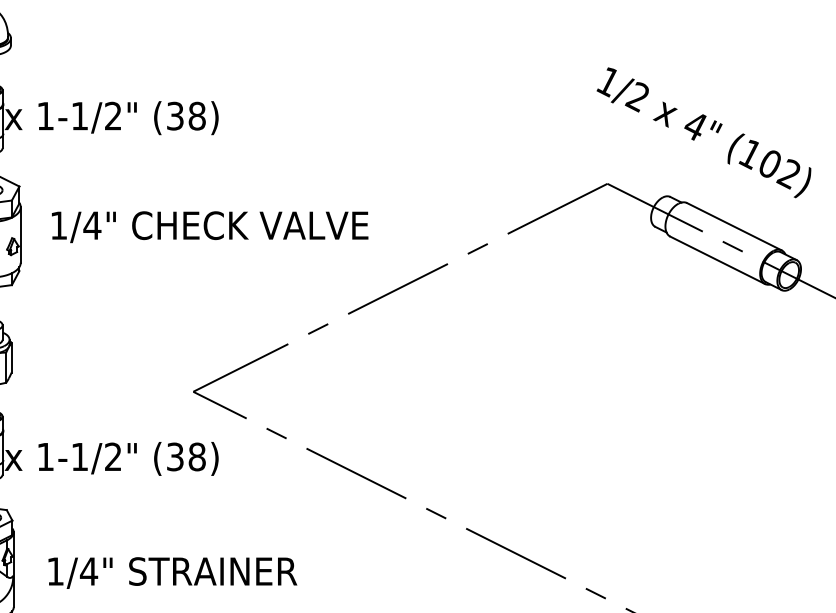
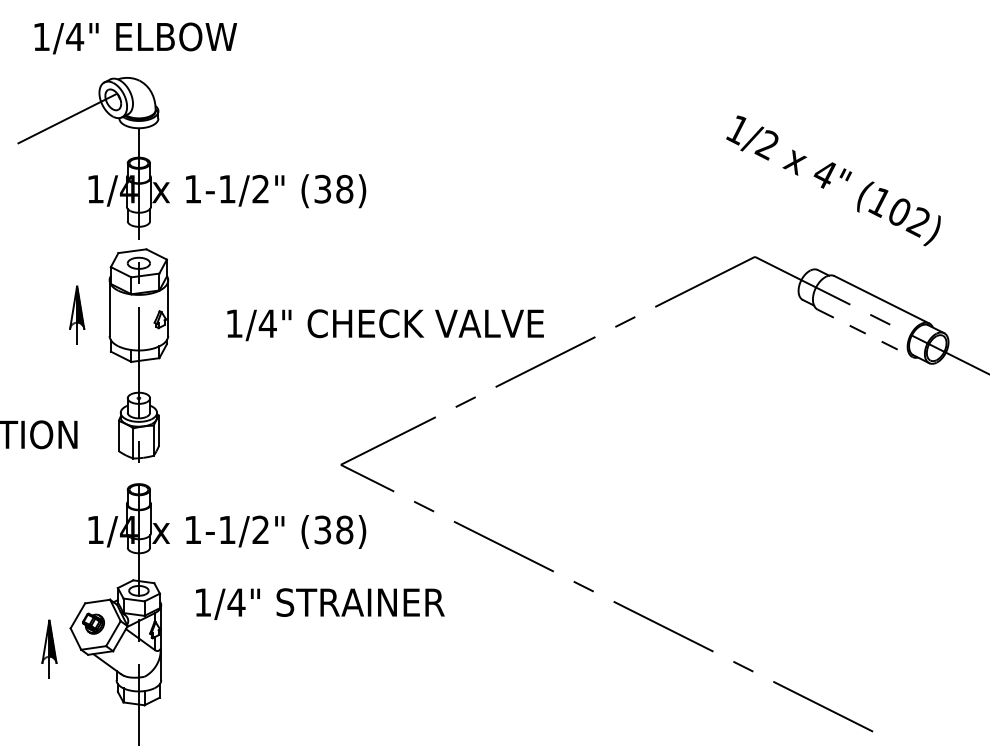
text: (704, 132) -> (833, 180), moved
text: (210, 227) -> (385, 325), moved
line: (718, 260) -> (865, 333), solid -> dashed
text: (173, 572) -> (320, 603), moved

